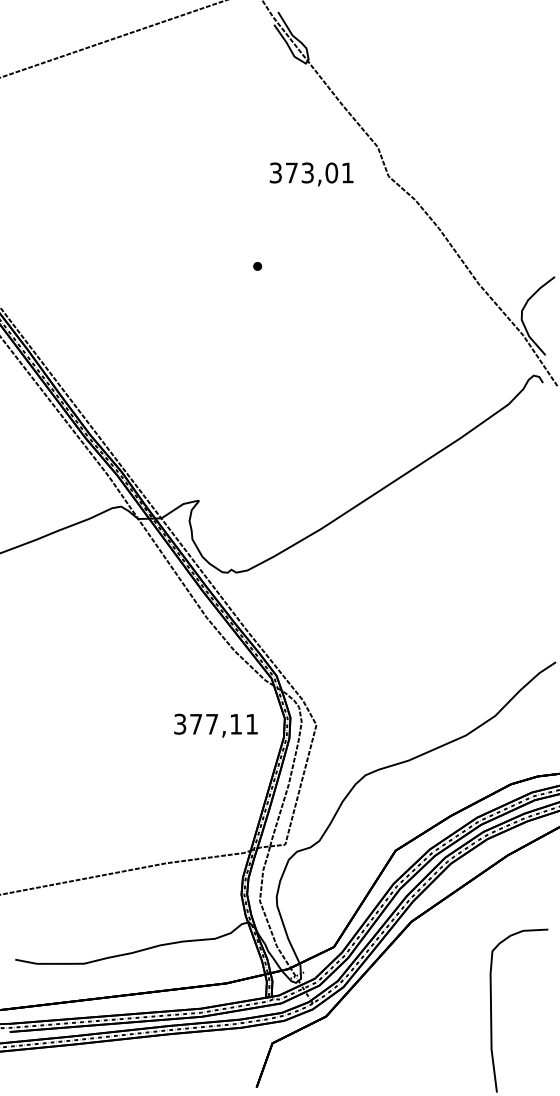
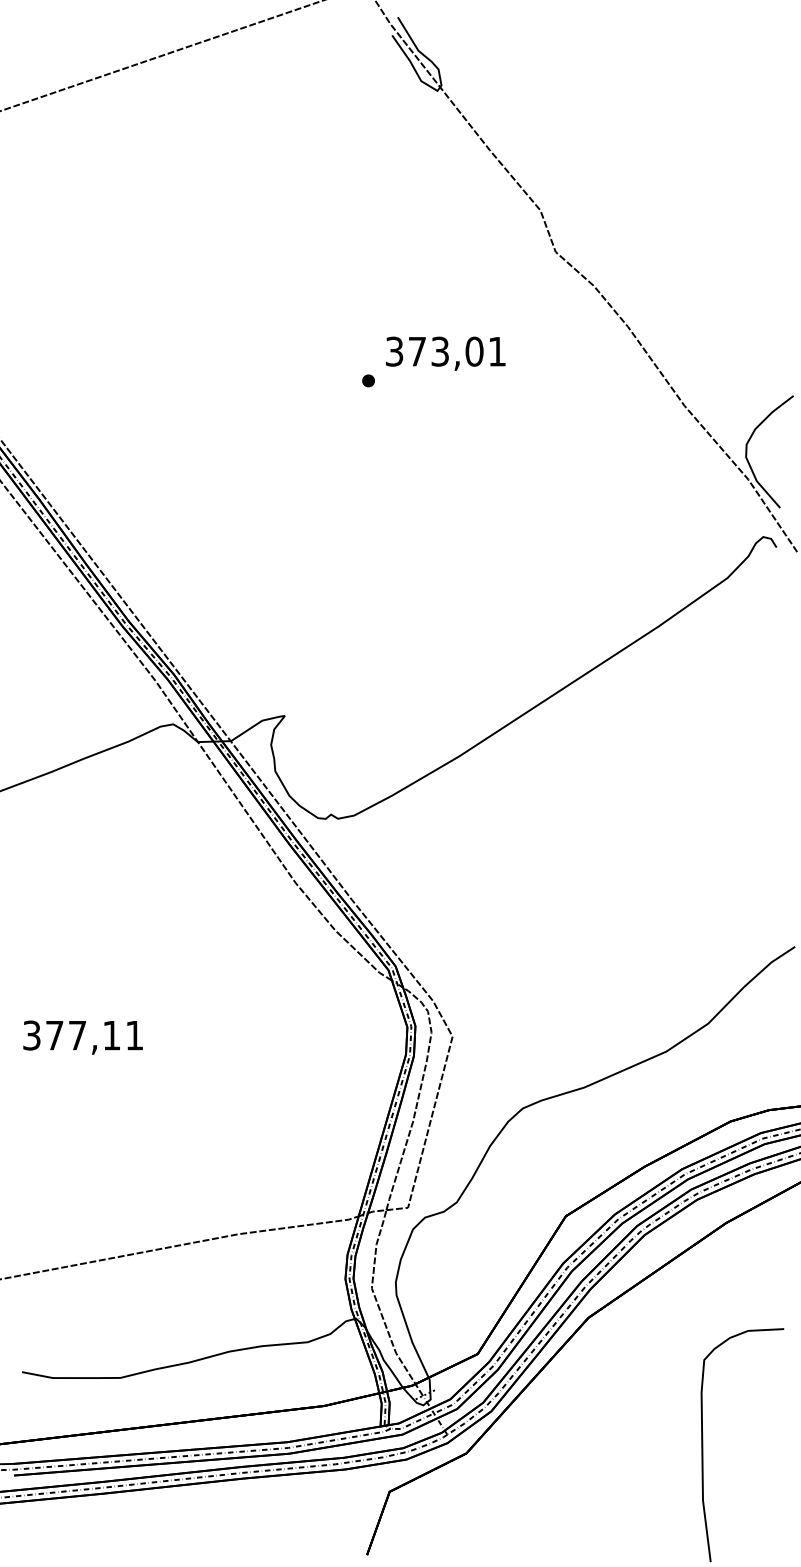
text: (311, 174) -> (445, 353), moved
text: (215, 725) -> (82, 1037), moved

